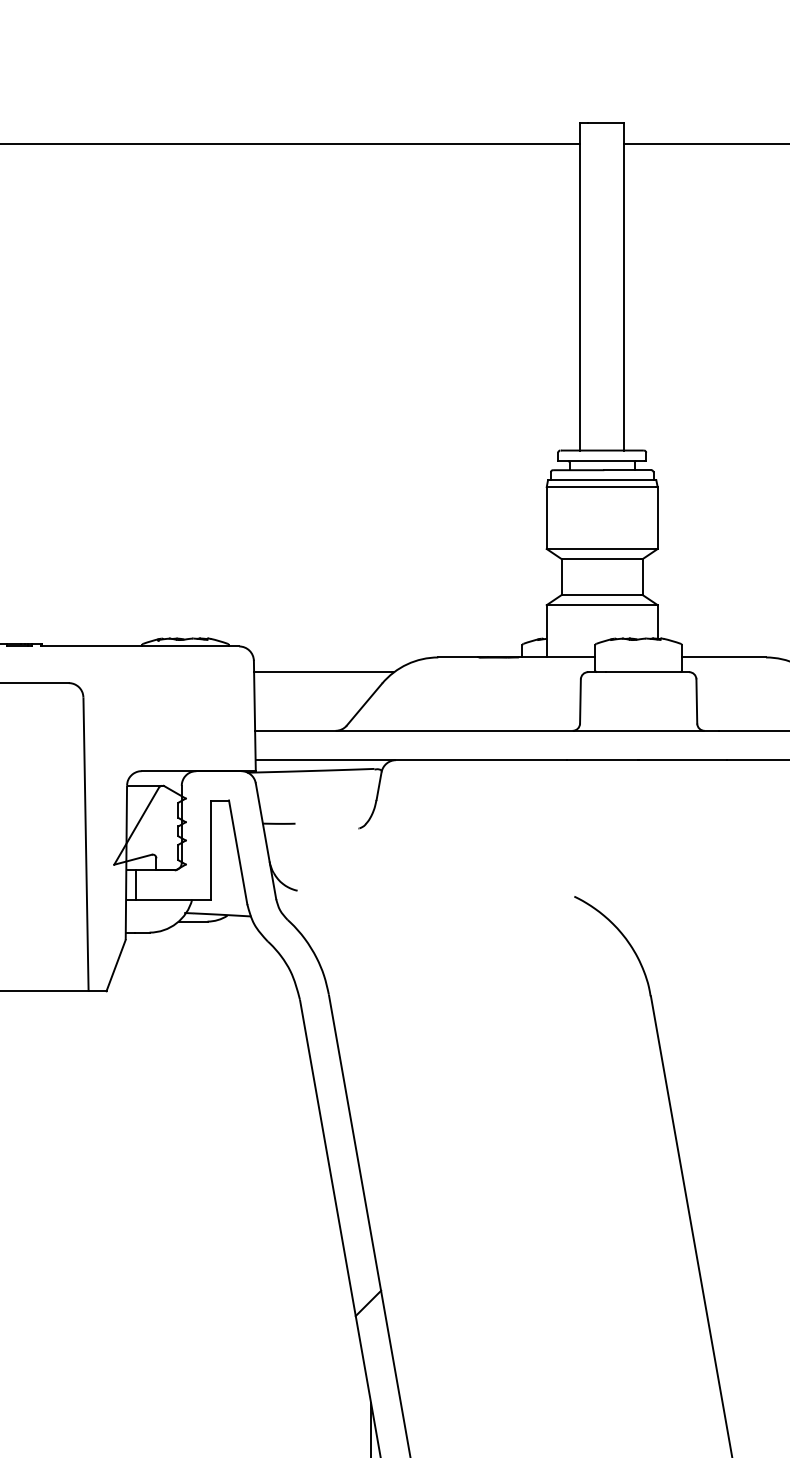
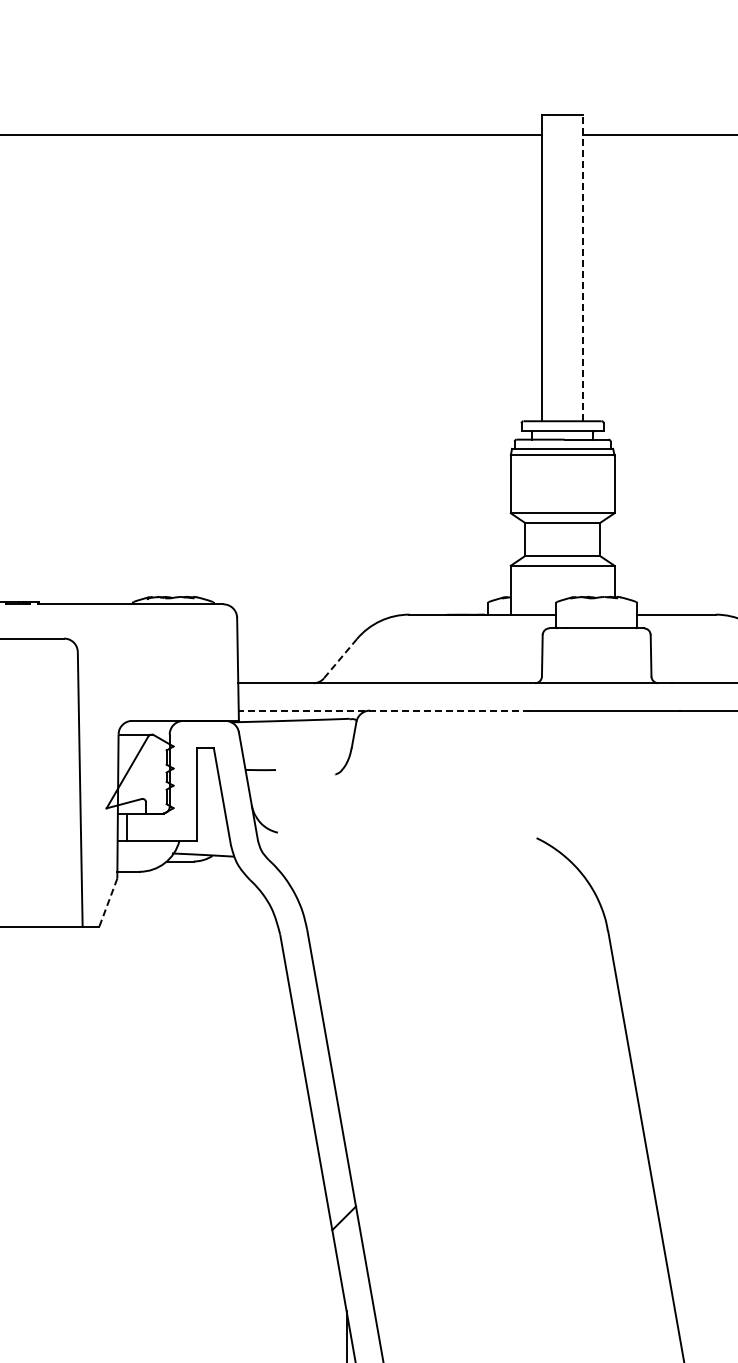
line: (624, 287) -> (583, 268), solid -> dashed
line: (323, 672) -> (302, 628), removed
line: (364, 704) -> (340, 658), solid -> dashed
line: (410, 760) -> (383, 710), solid -> dashed
line: (116, 965) -> (108, 902), solid -> dashed

